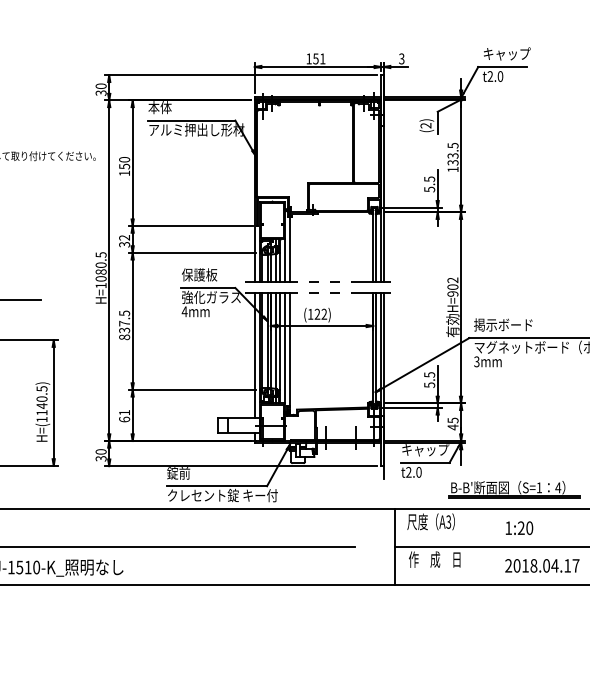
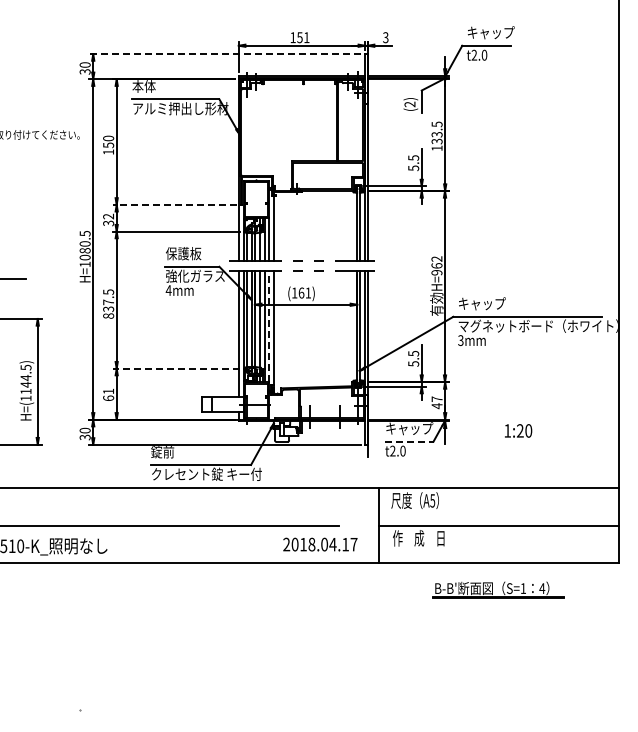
line: (241, 75) -> (225, 54), solid -> dashed
line: (190, 225) -> (174, 204), solid -> dashed
text: (452, 286) -> (436, 265), H=902 -> H=962
text: (320, 313) -> (304, 292), (122) -> (161)
text: (503, 324) -> (487, 303), 掲示ボード -> キャップ
line: (285, 347) -> (269, 326), solid -> dashed
line: (192, 389) -> (176, 368), solid -> dashed
text: (41, 398) -> (25, 377), H=(1140.5) -> H=(1144.5)
text: (452, 420) -> (436, 399), 45 -> 47
line: (425, 462) -> (409, 441), solid -> dashed
part: (514, 488) -> (498, 589), moved
text: (448, 521) -> (432, 500), A3 -> A5
text: (519, 527) -> (518, 430), moved
text: (542, 565) -> (320, 544), moved

